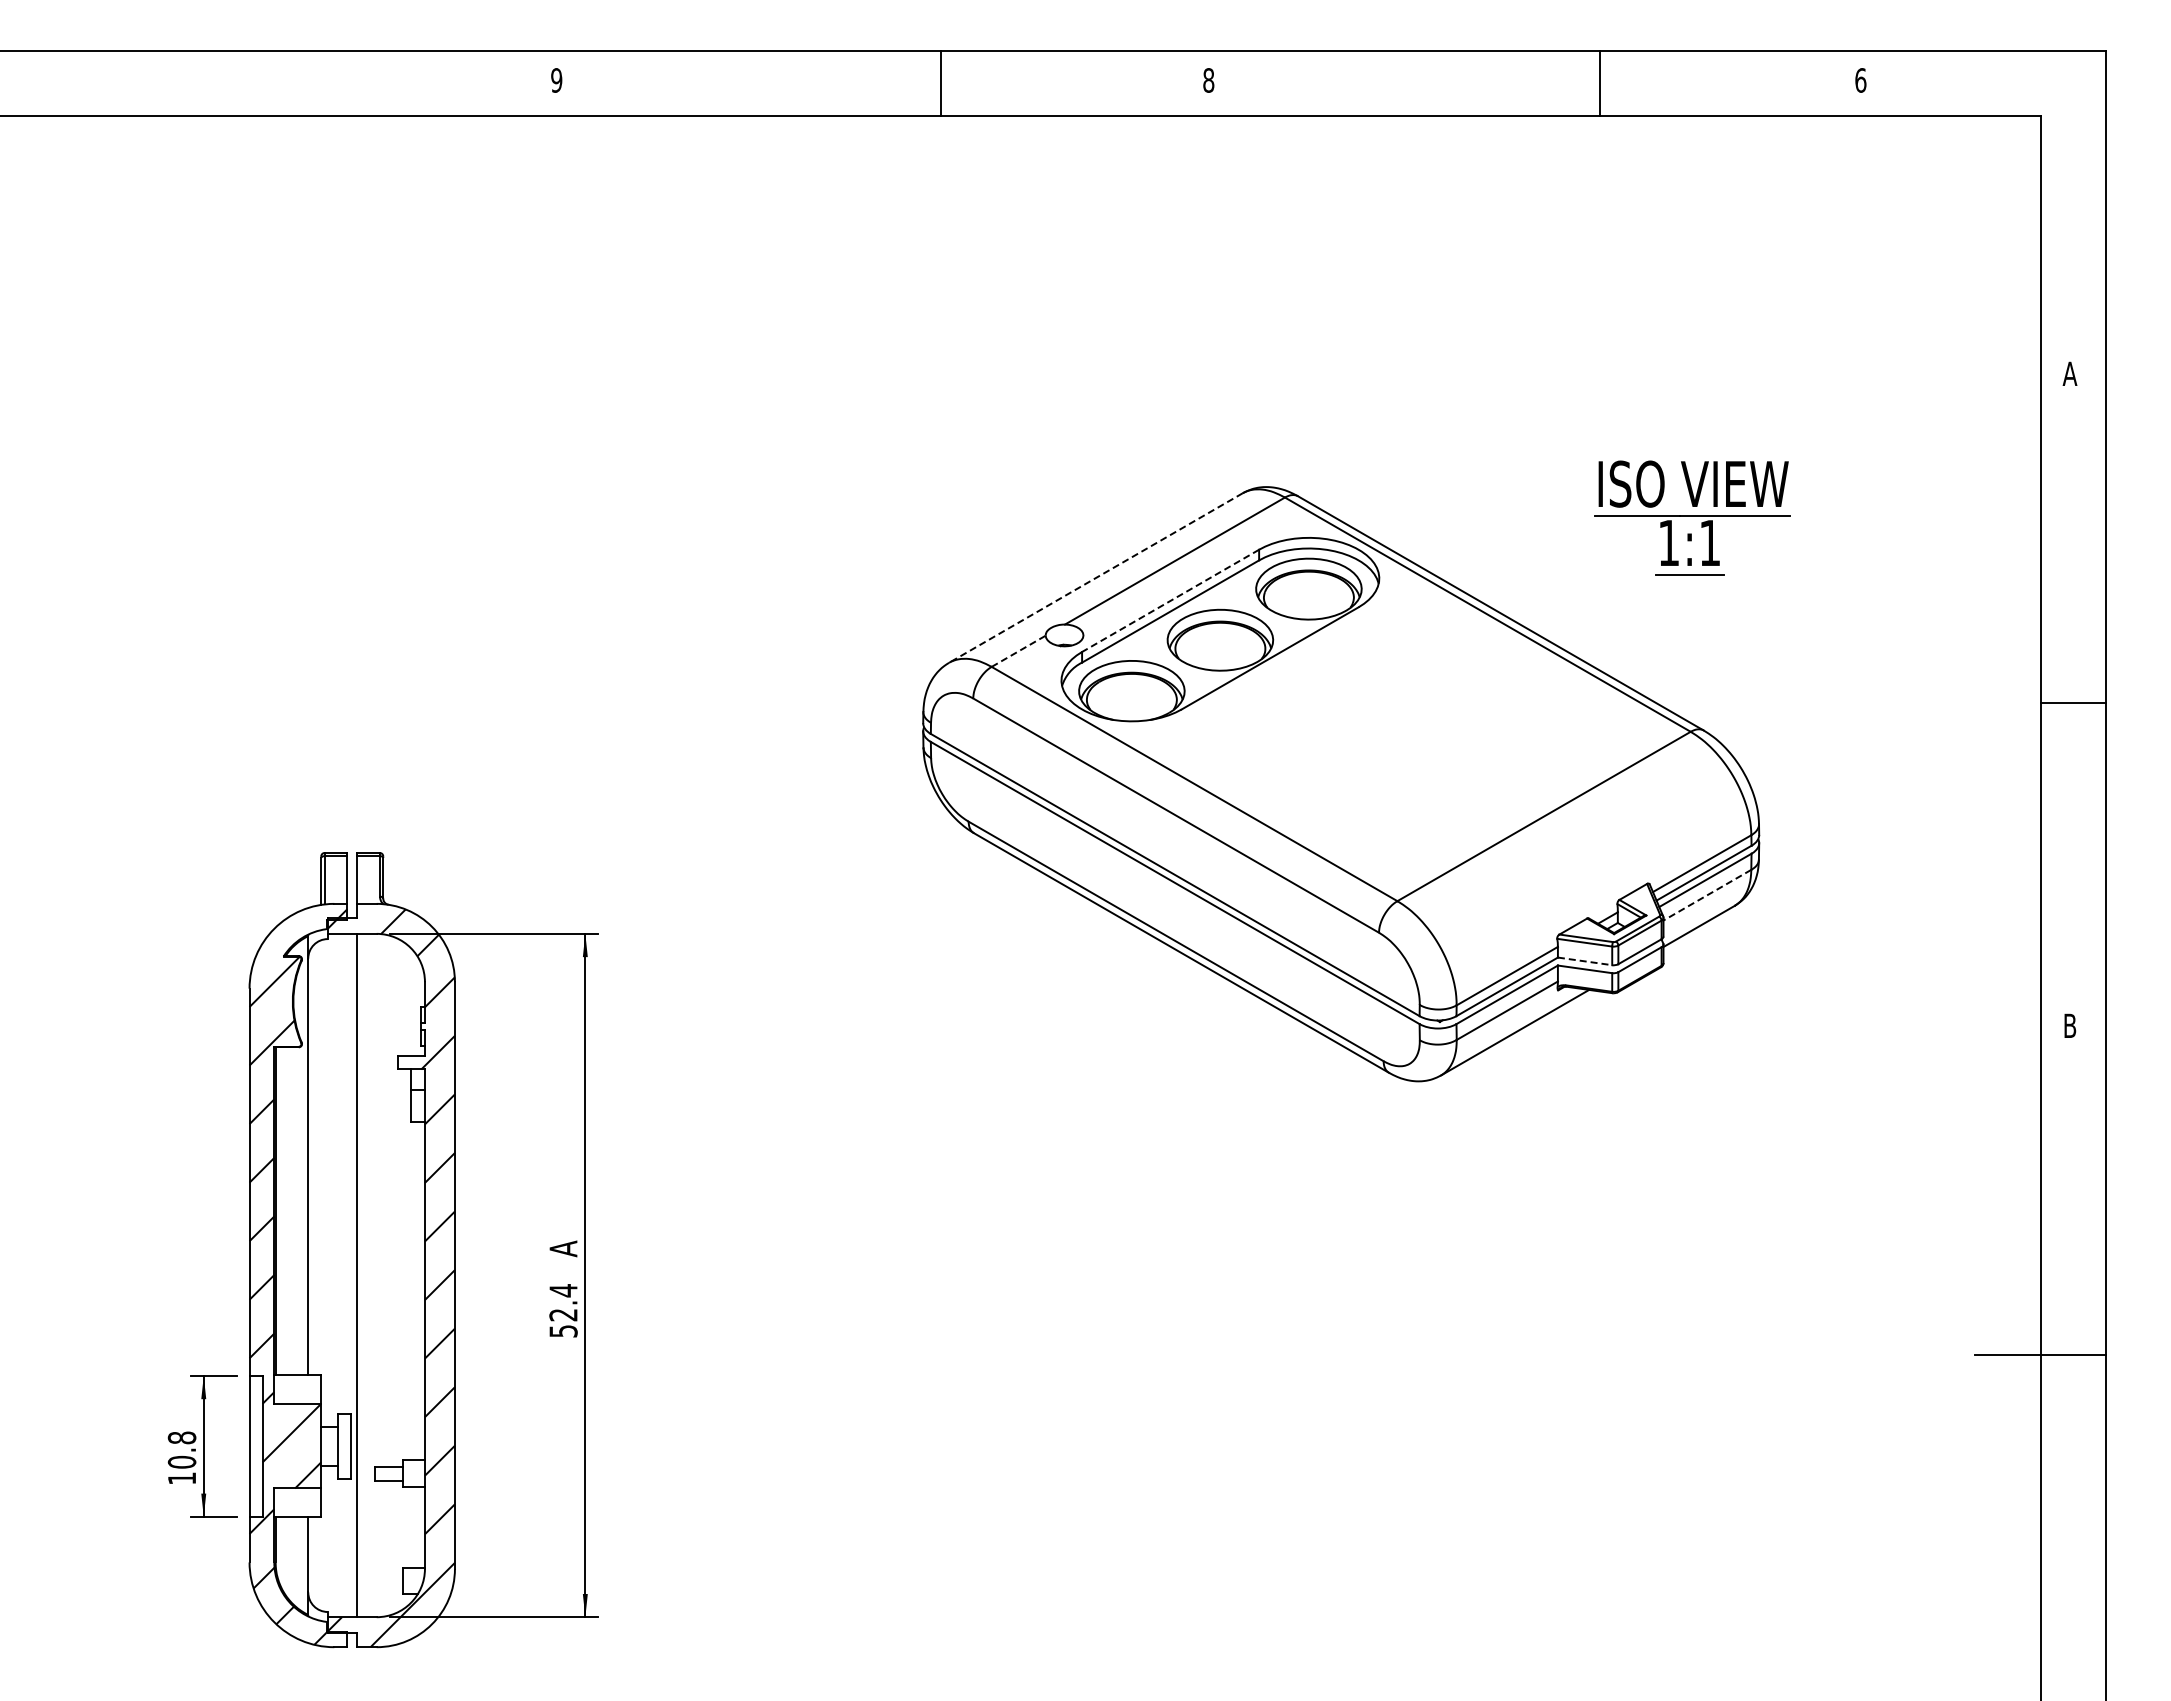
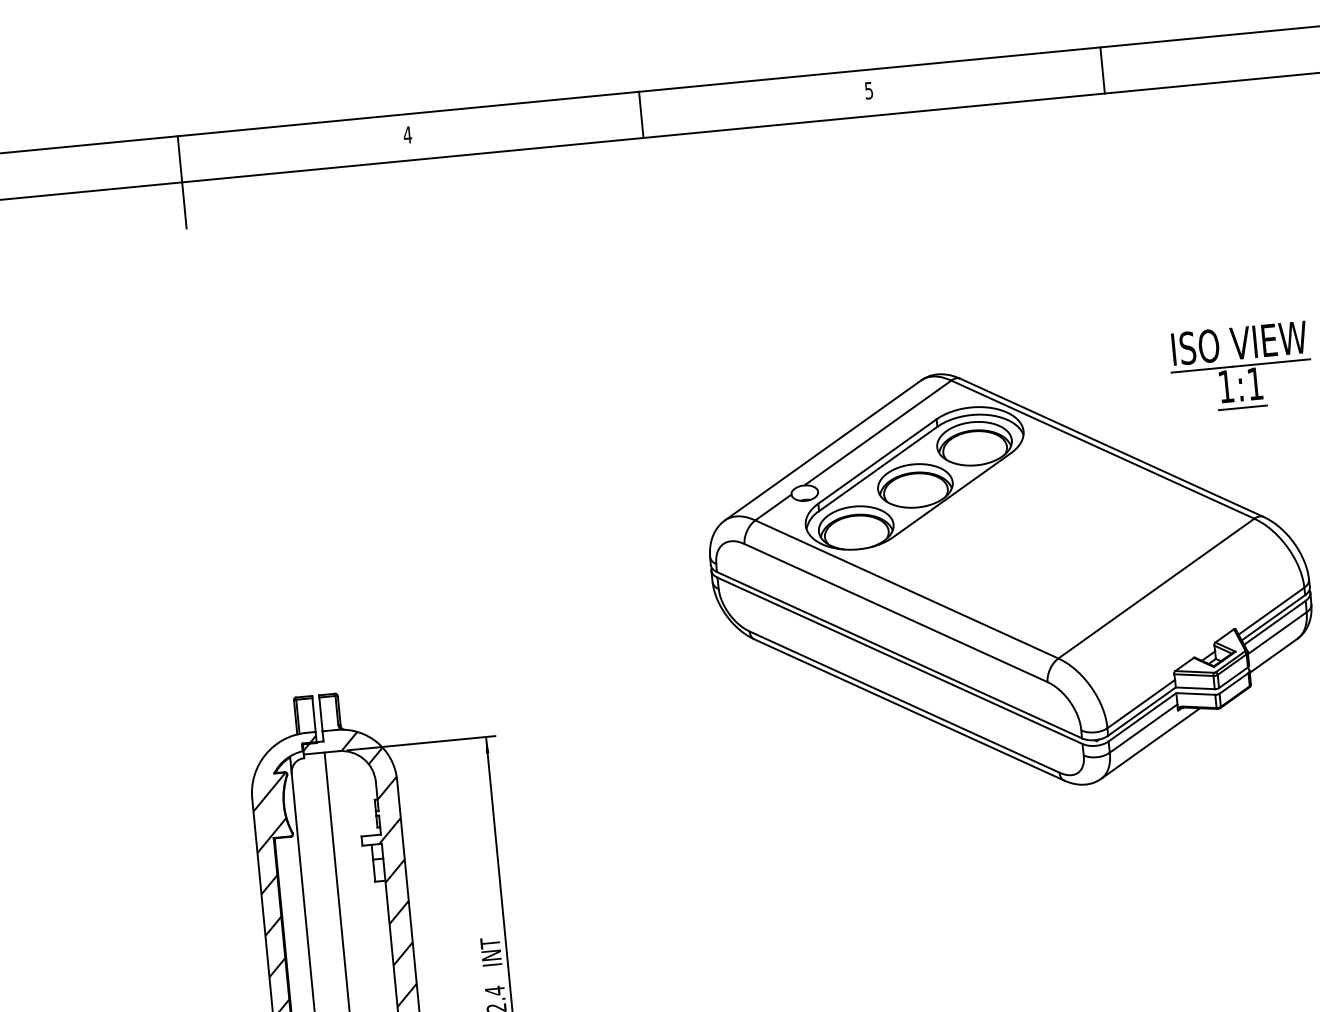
text: (556, 80) -> (407, 135), 9 -> 4
text: (1208, 80) -> (868, 90), 8 -> 5
line: (940, 83) -> (641, 114), moved
line: (1599, 83) -> (1102, 70), moved
line: (234, 116) -> (182, 182), added
line: (1095, 578) -> (822, 450), dashed -> solid
line: (1170, 601) -> (877, 461), dashed -> solid
line: (1019, 651) -> (774, 507), dashed -> solid
line: (1707, 895) -> (1277, 633), dashed -> solid
line: (1585, 961) -> (1195, 688), dashed -> solid
text: (563, 1236) -> (491, 952), A -> INT

